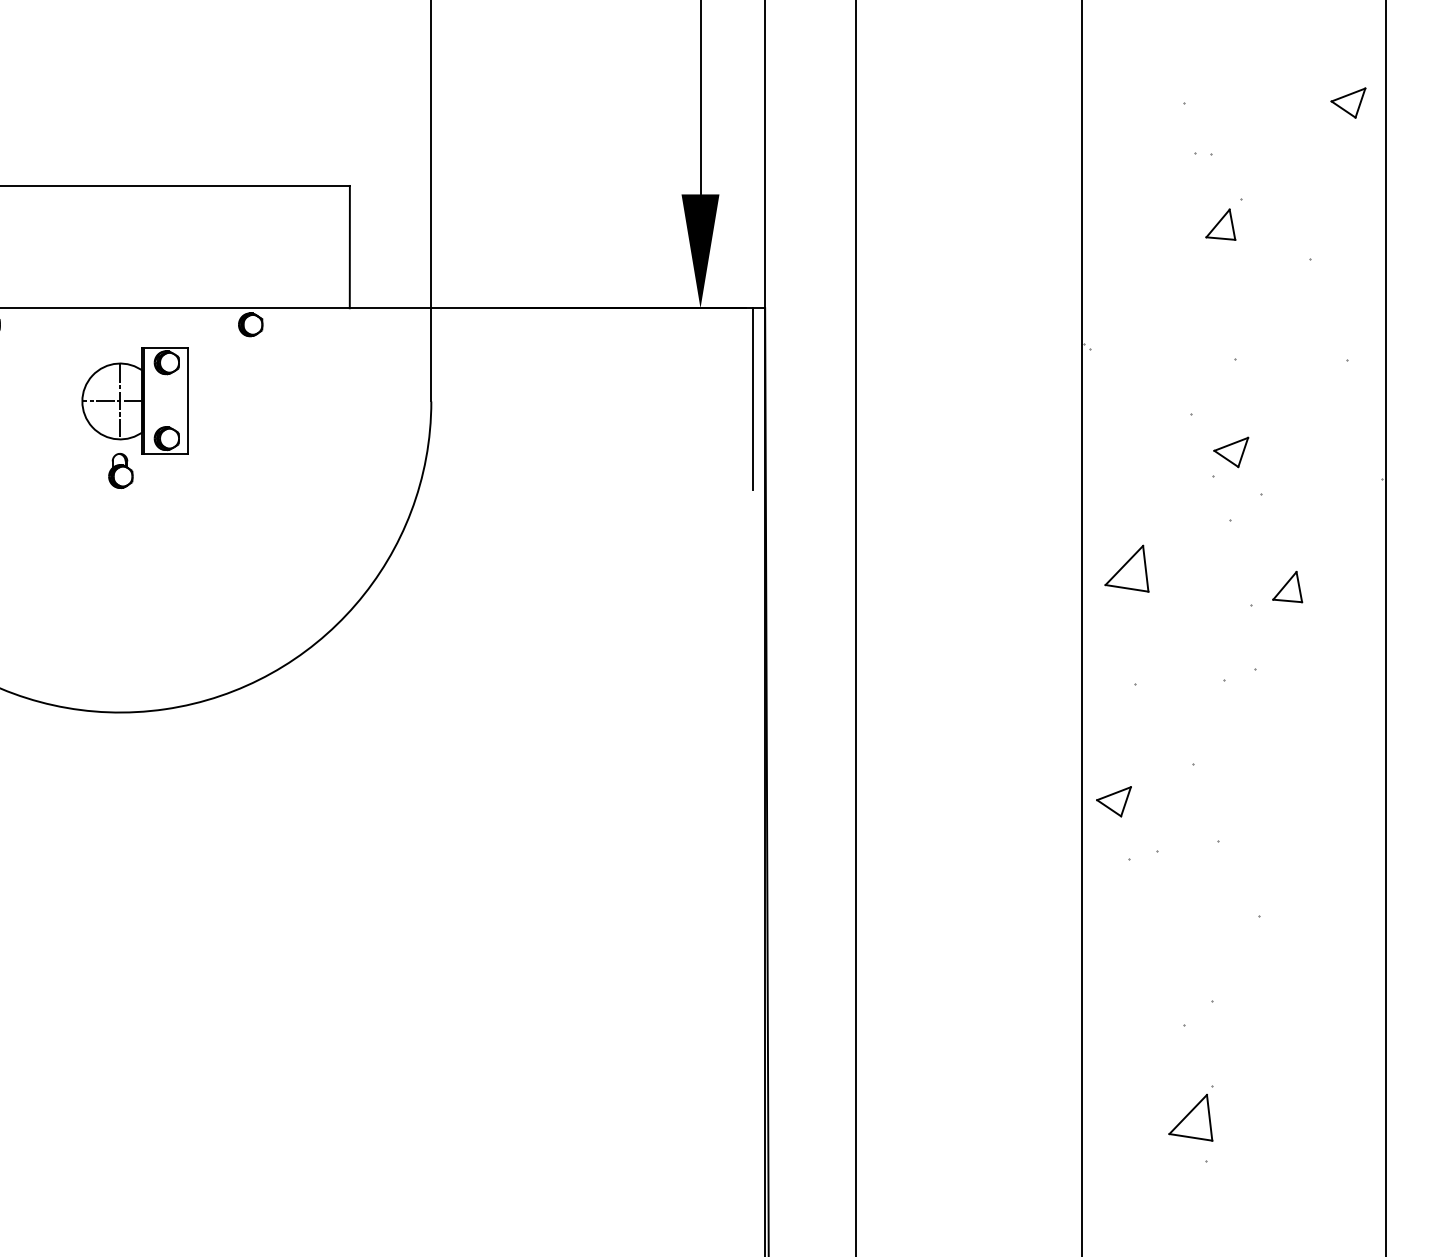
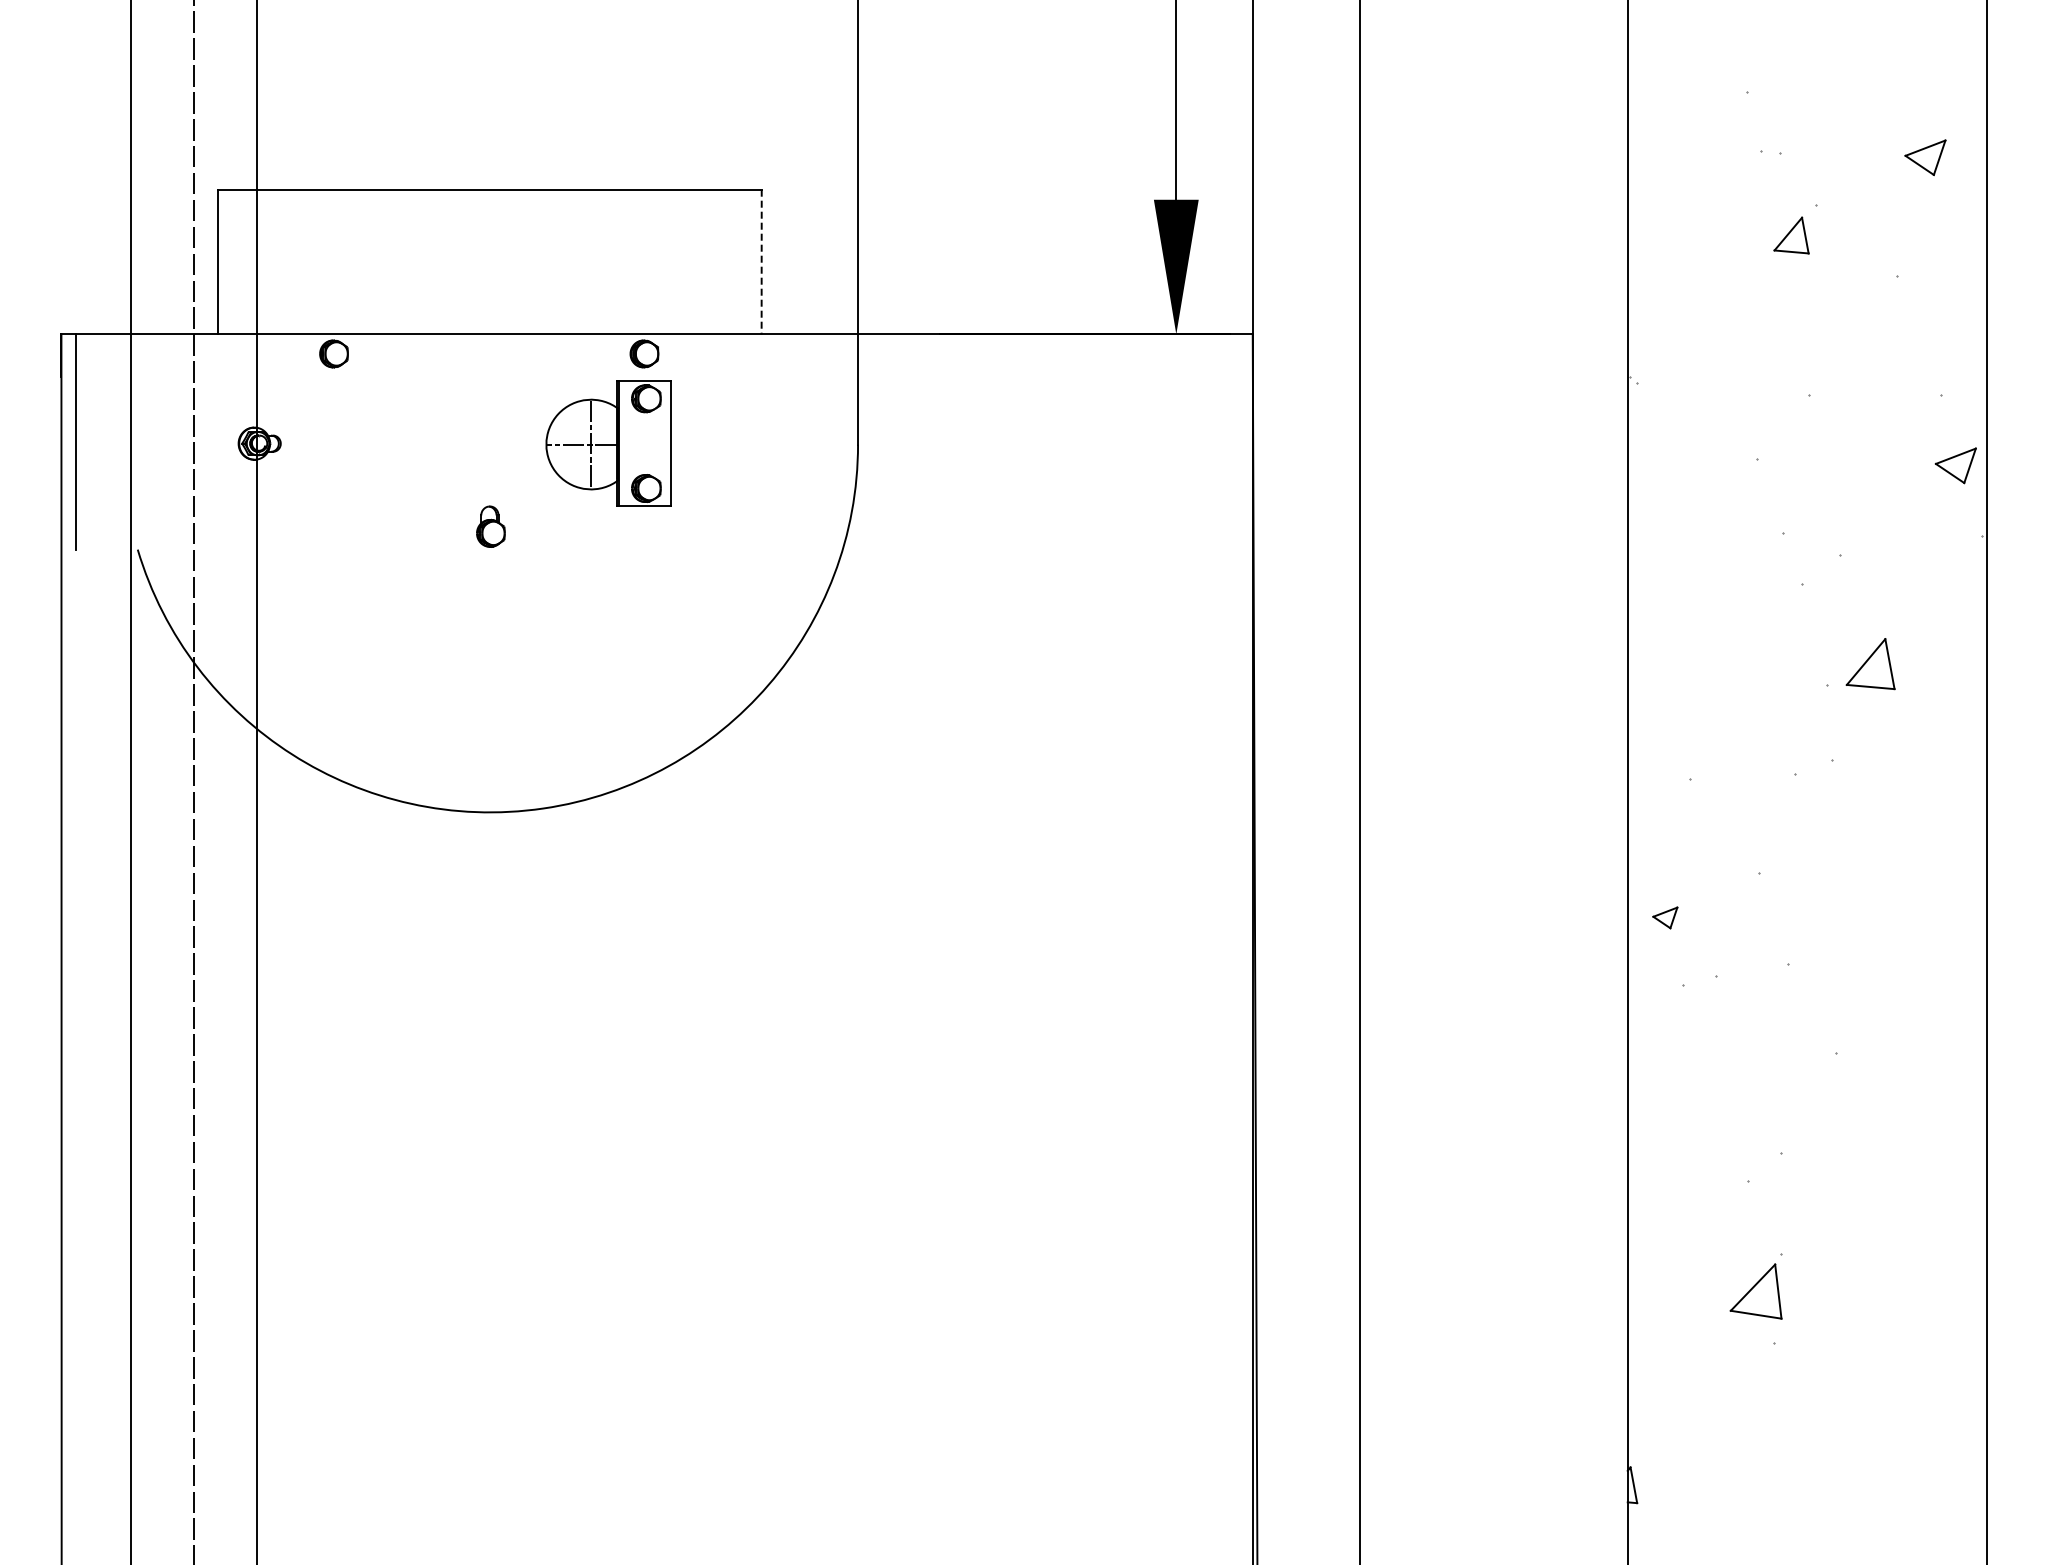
part: (1348, 102) -> (1925, 157), moved
line: (349, 247) -> (761, 262), solid -> dashed
line: (753, 398) -> (1238, 441), removed
part: (134, 400) -> (608, 443), moved
part: (1230, 452) -> (1955, 465), moved
part: (1126, 568) -> (1680, 642), removed
part: (1287, 586) -> (1870, 663), size x1.4
part: (1114, 801) -> (1665, 917), size x0.6

